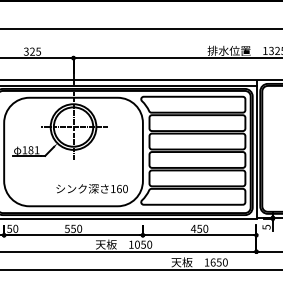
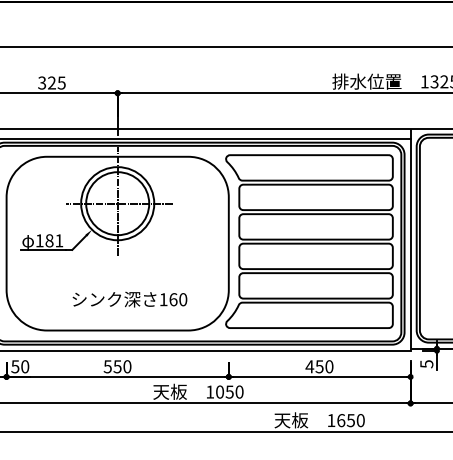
text: (91, 188) -> (128, 298), moved

